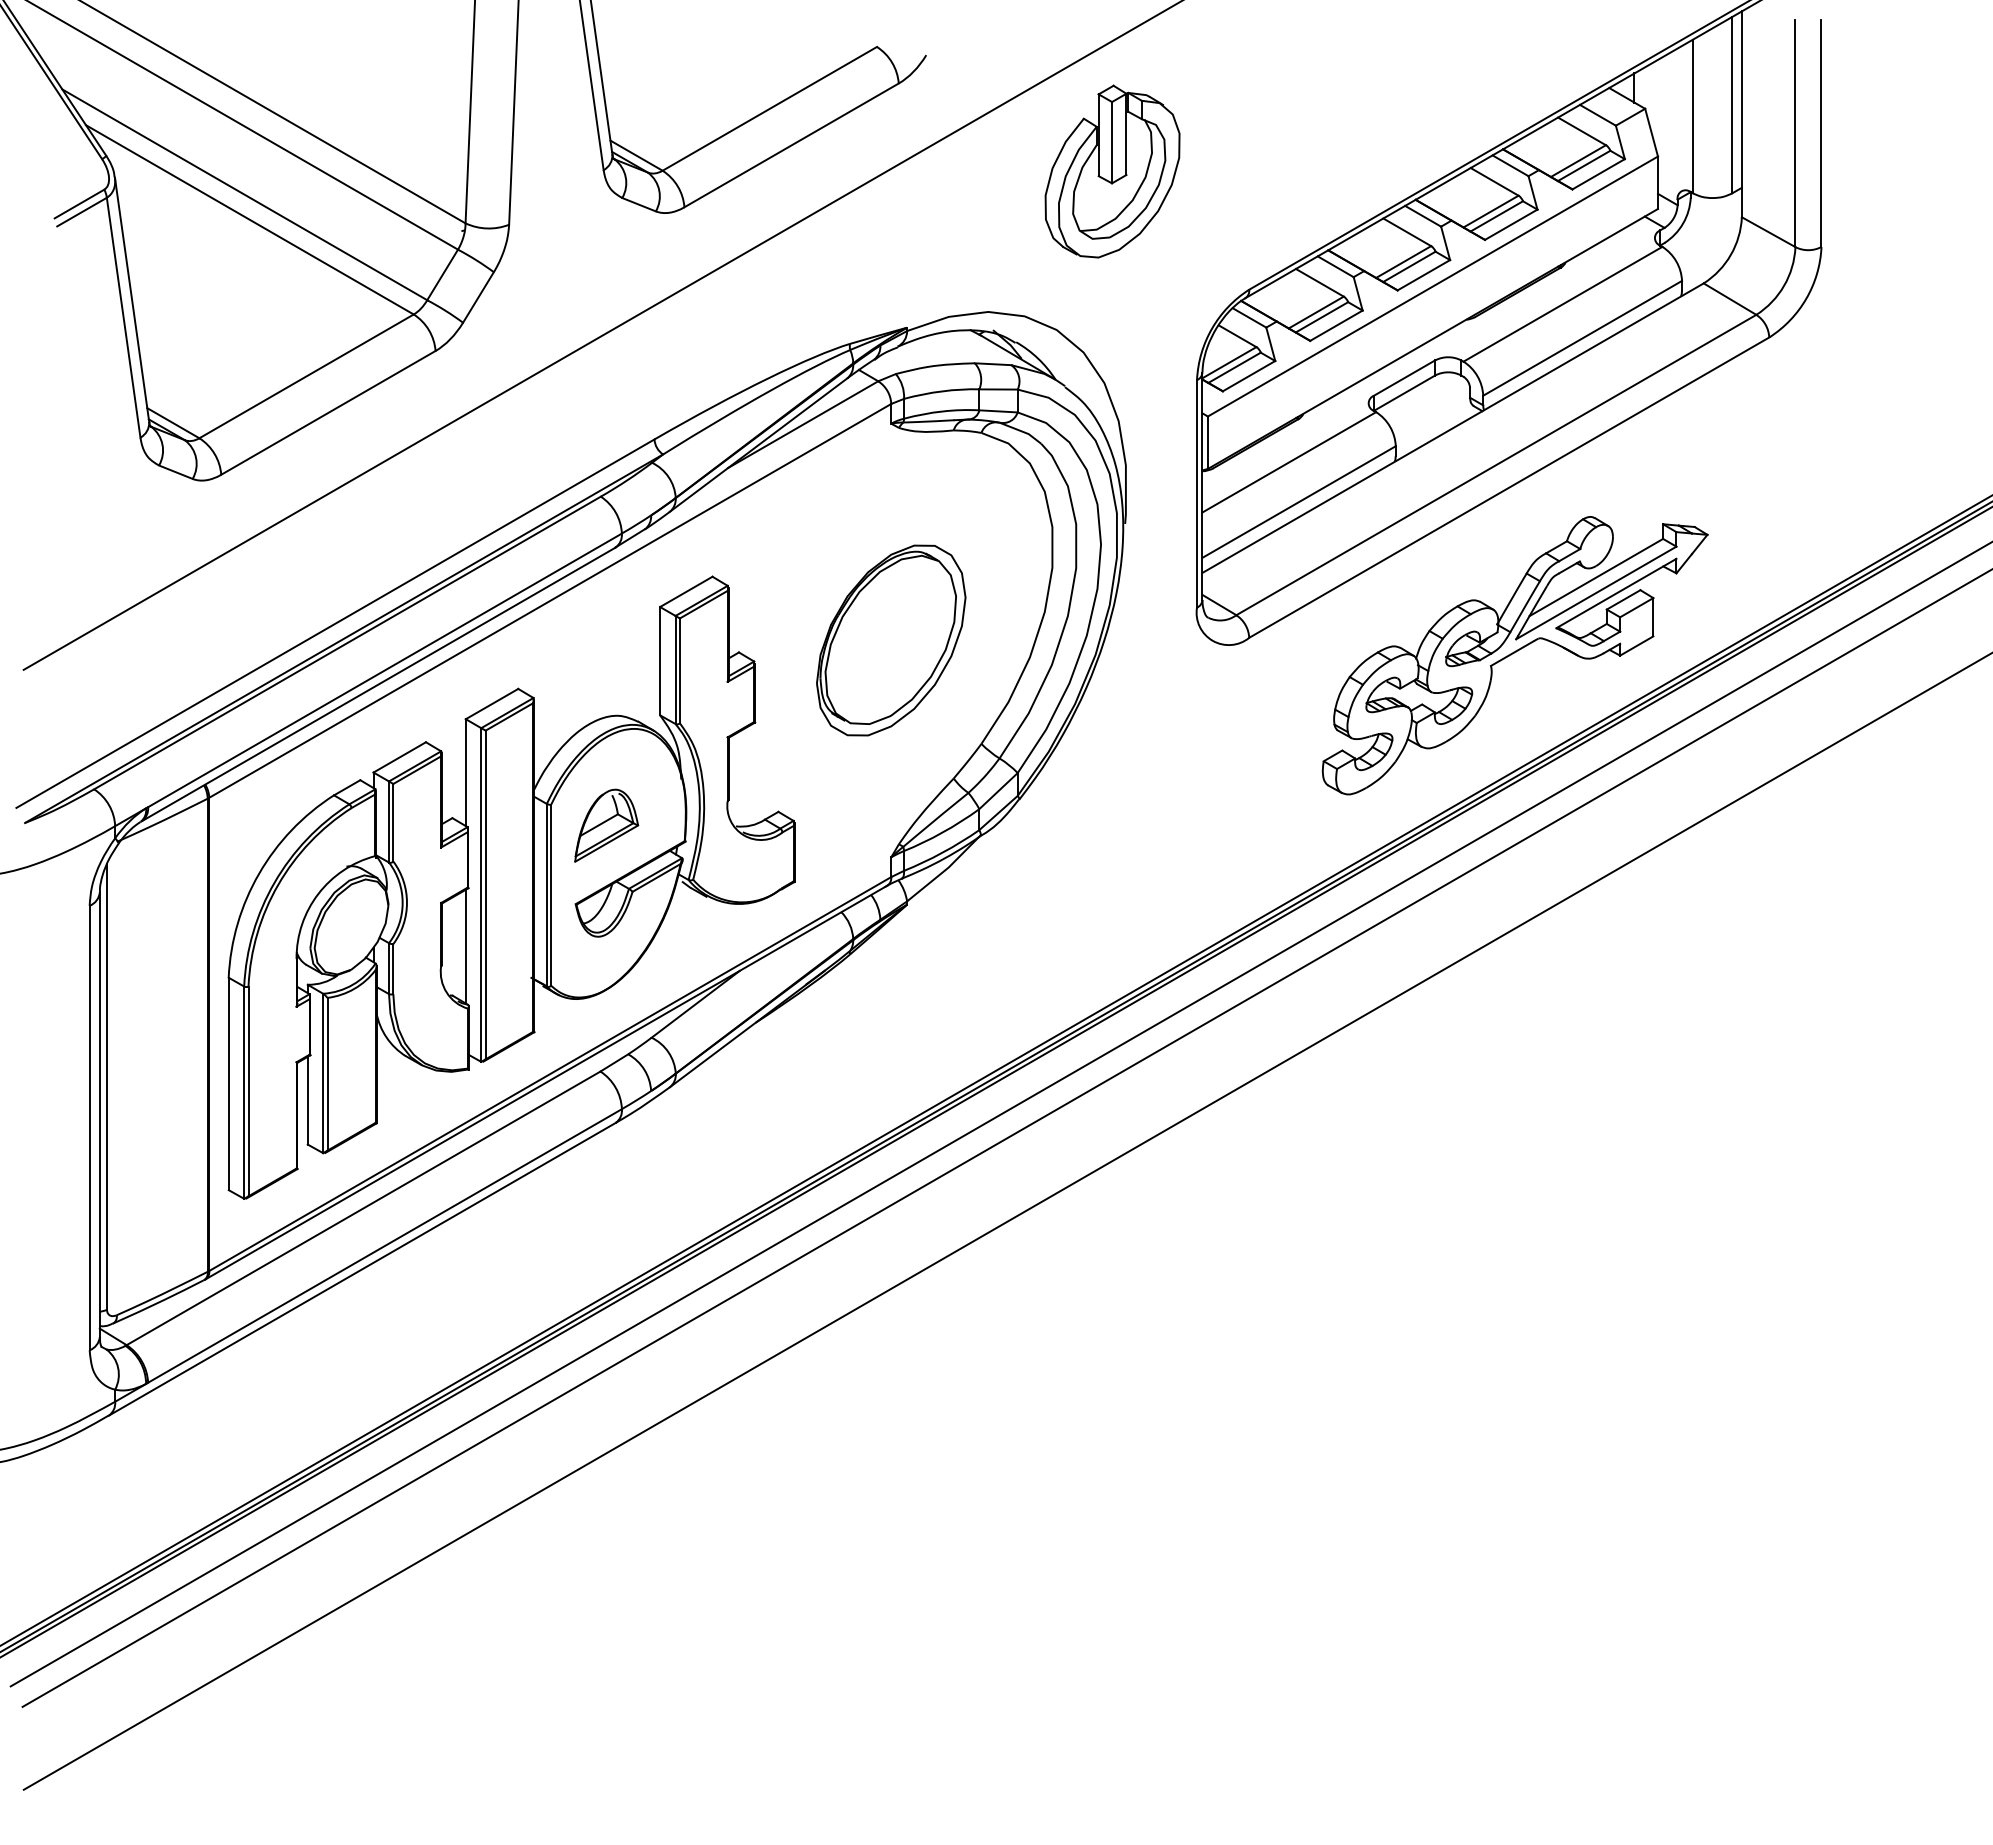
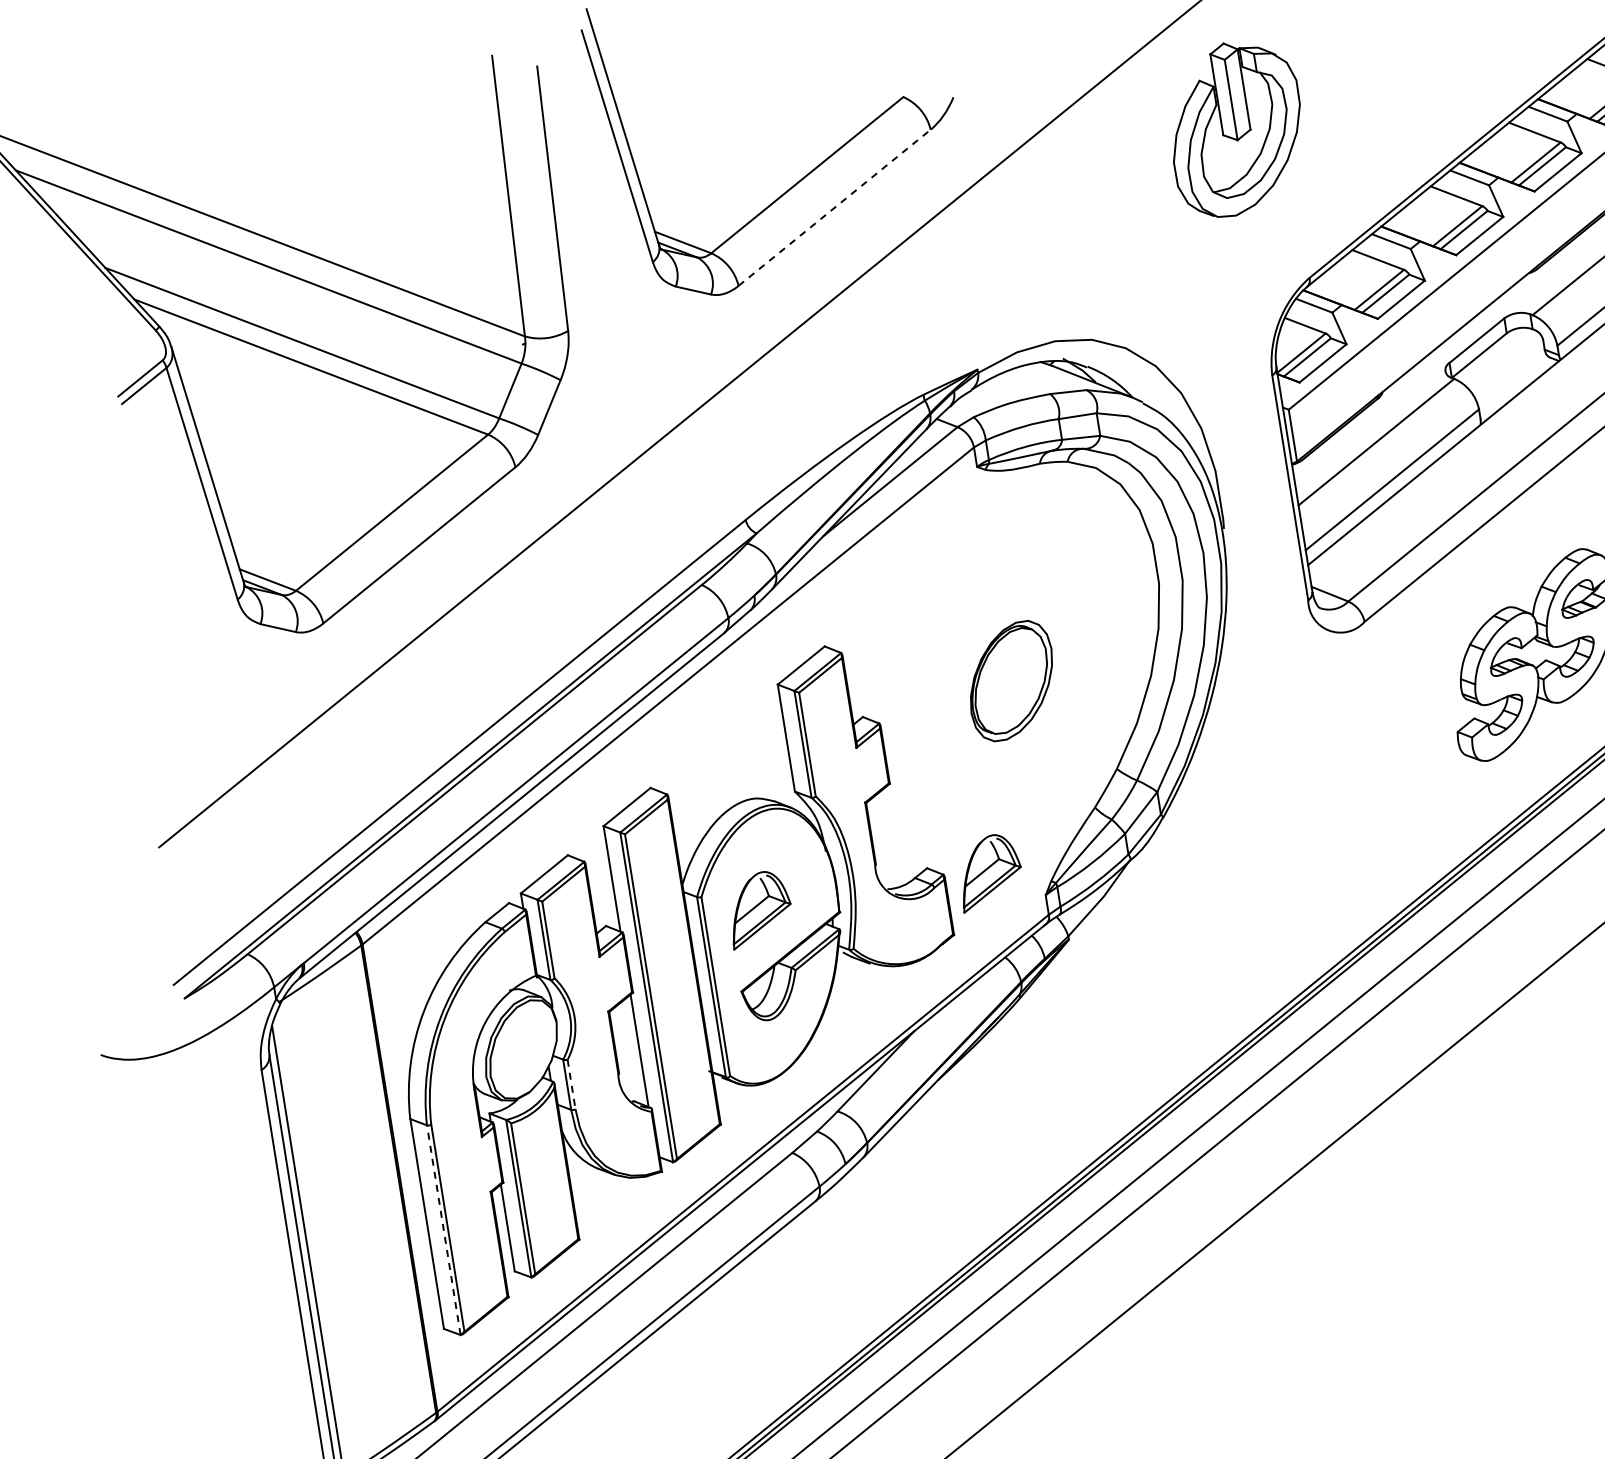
line: (791, 145) -> (834, 207), solid -> dashed
part: (1112, 171) -> (1236, 128), moved
part: (891, 640) -> (1011, 681), size x0.6
part: (839, 825) -> (989, 872), added
line: (393, 969) -> (571, 1084), solid -> dashed
line: (244, 1092) -> (444, 1229), solid -> dashed

